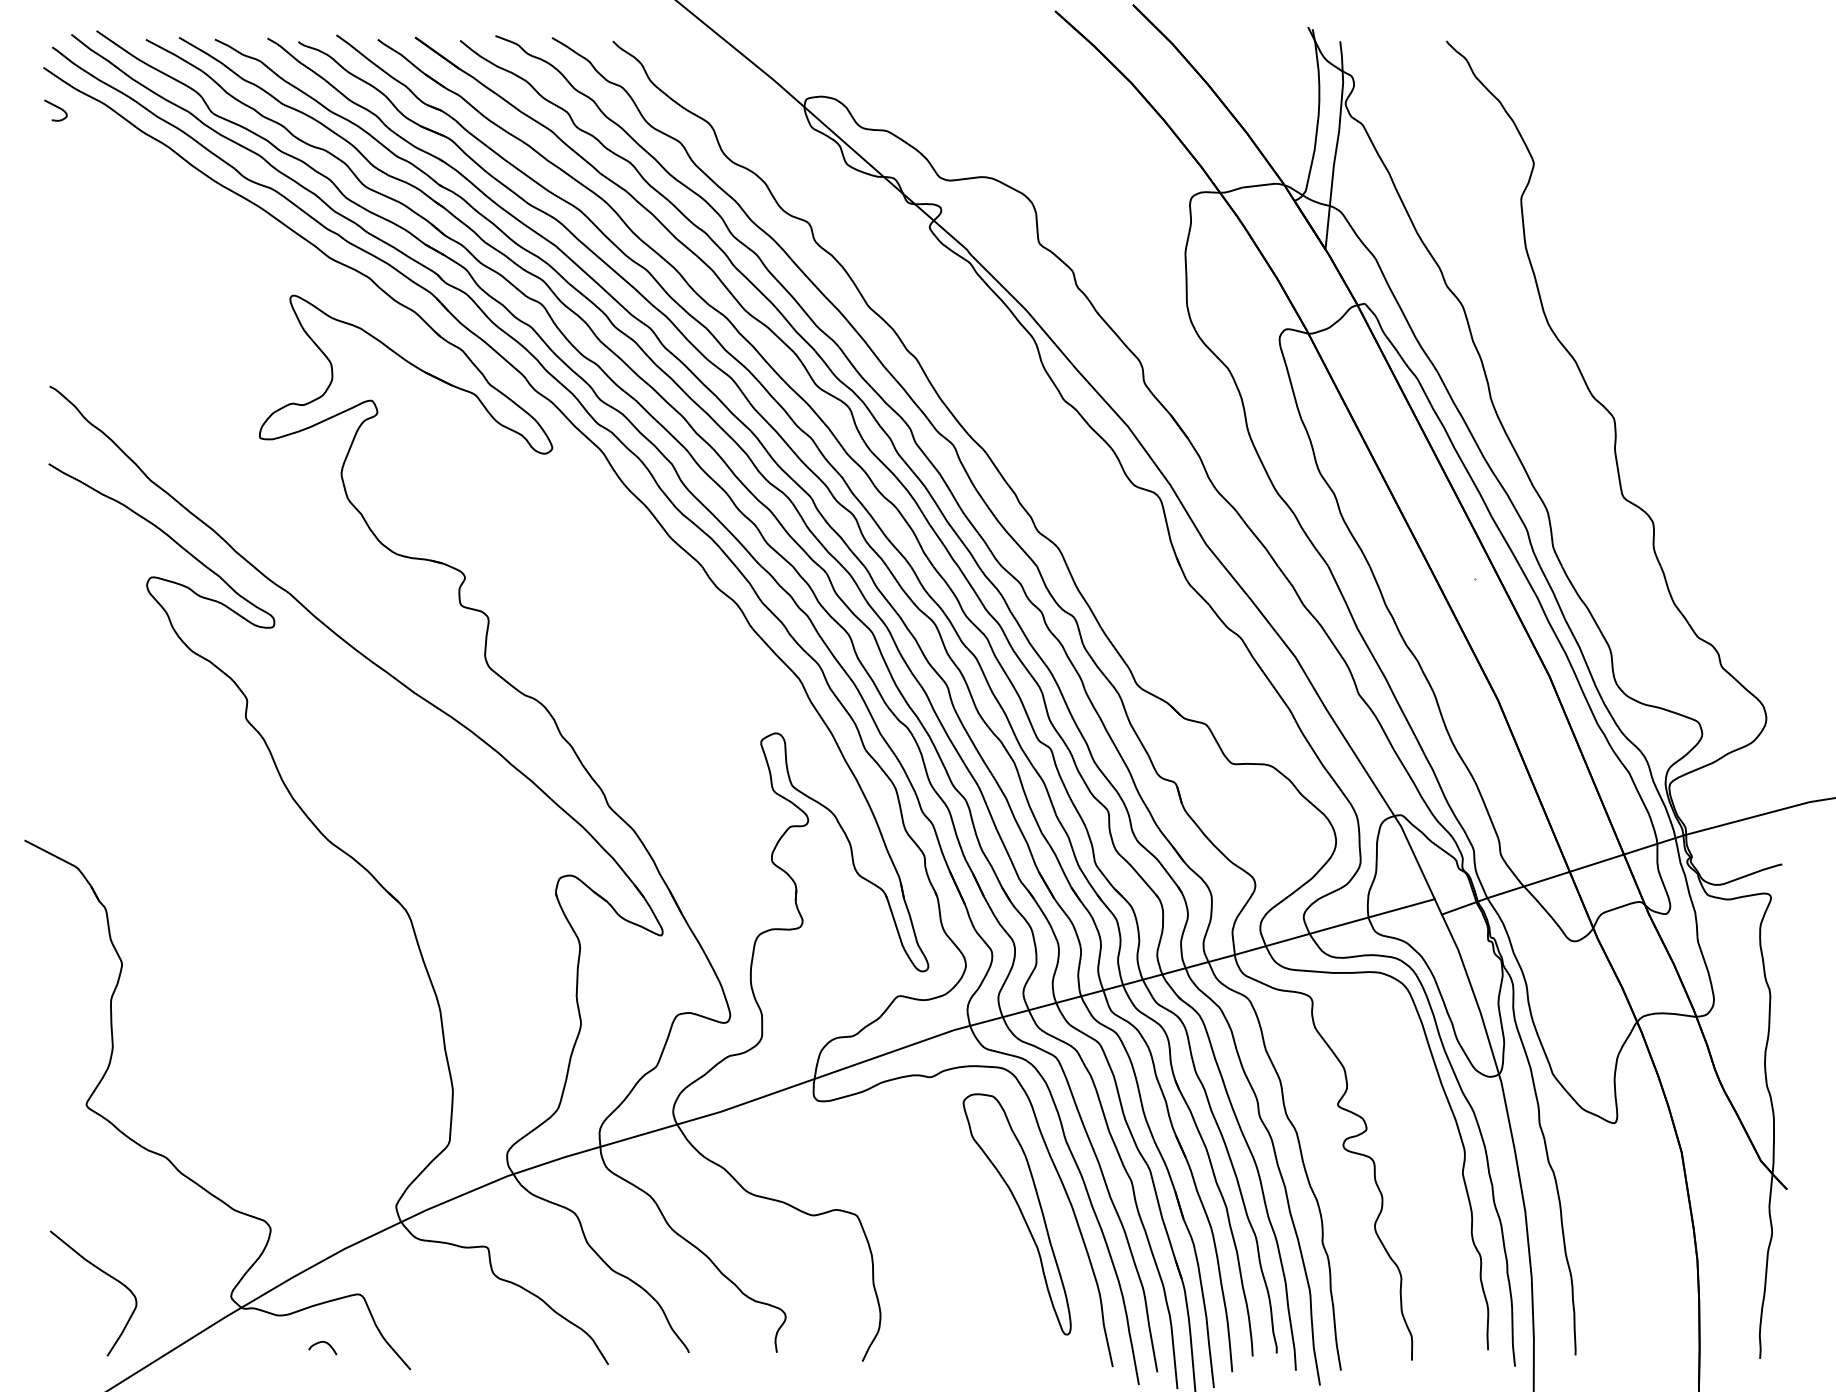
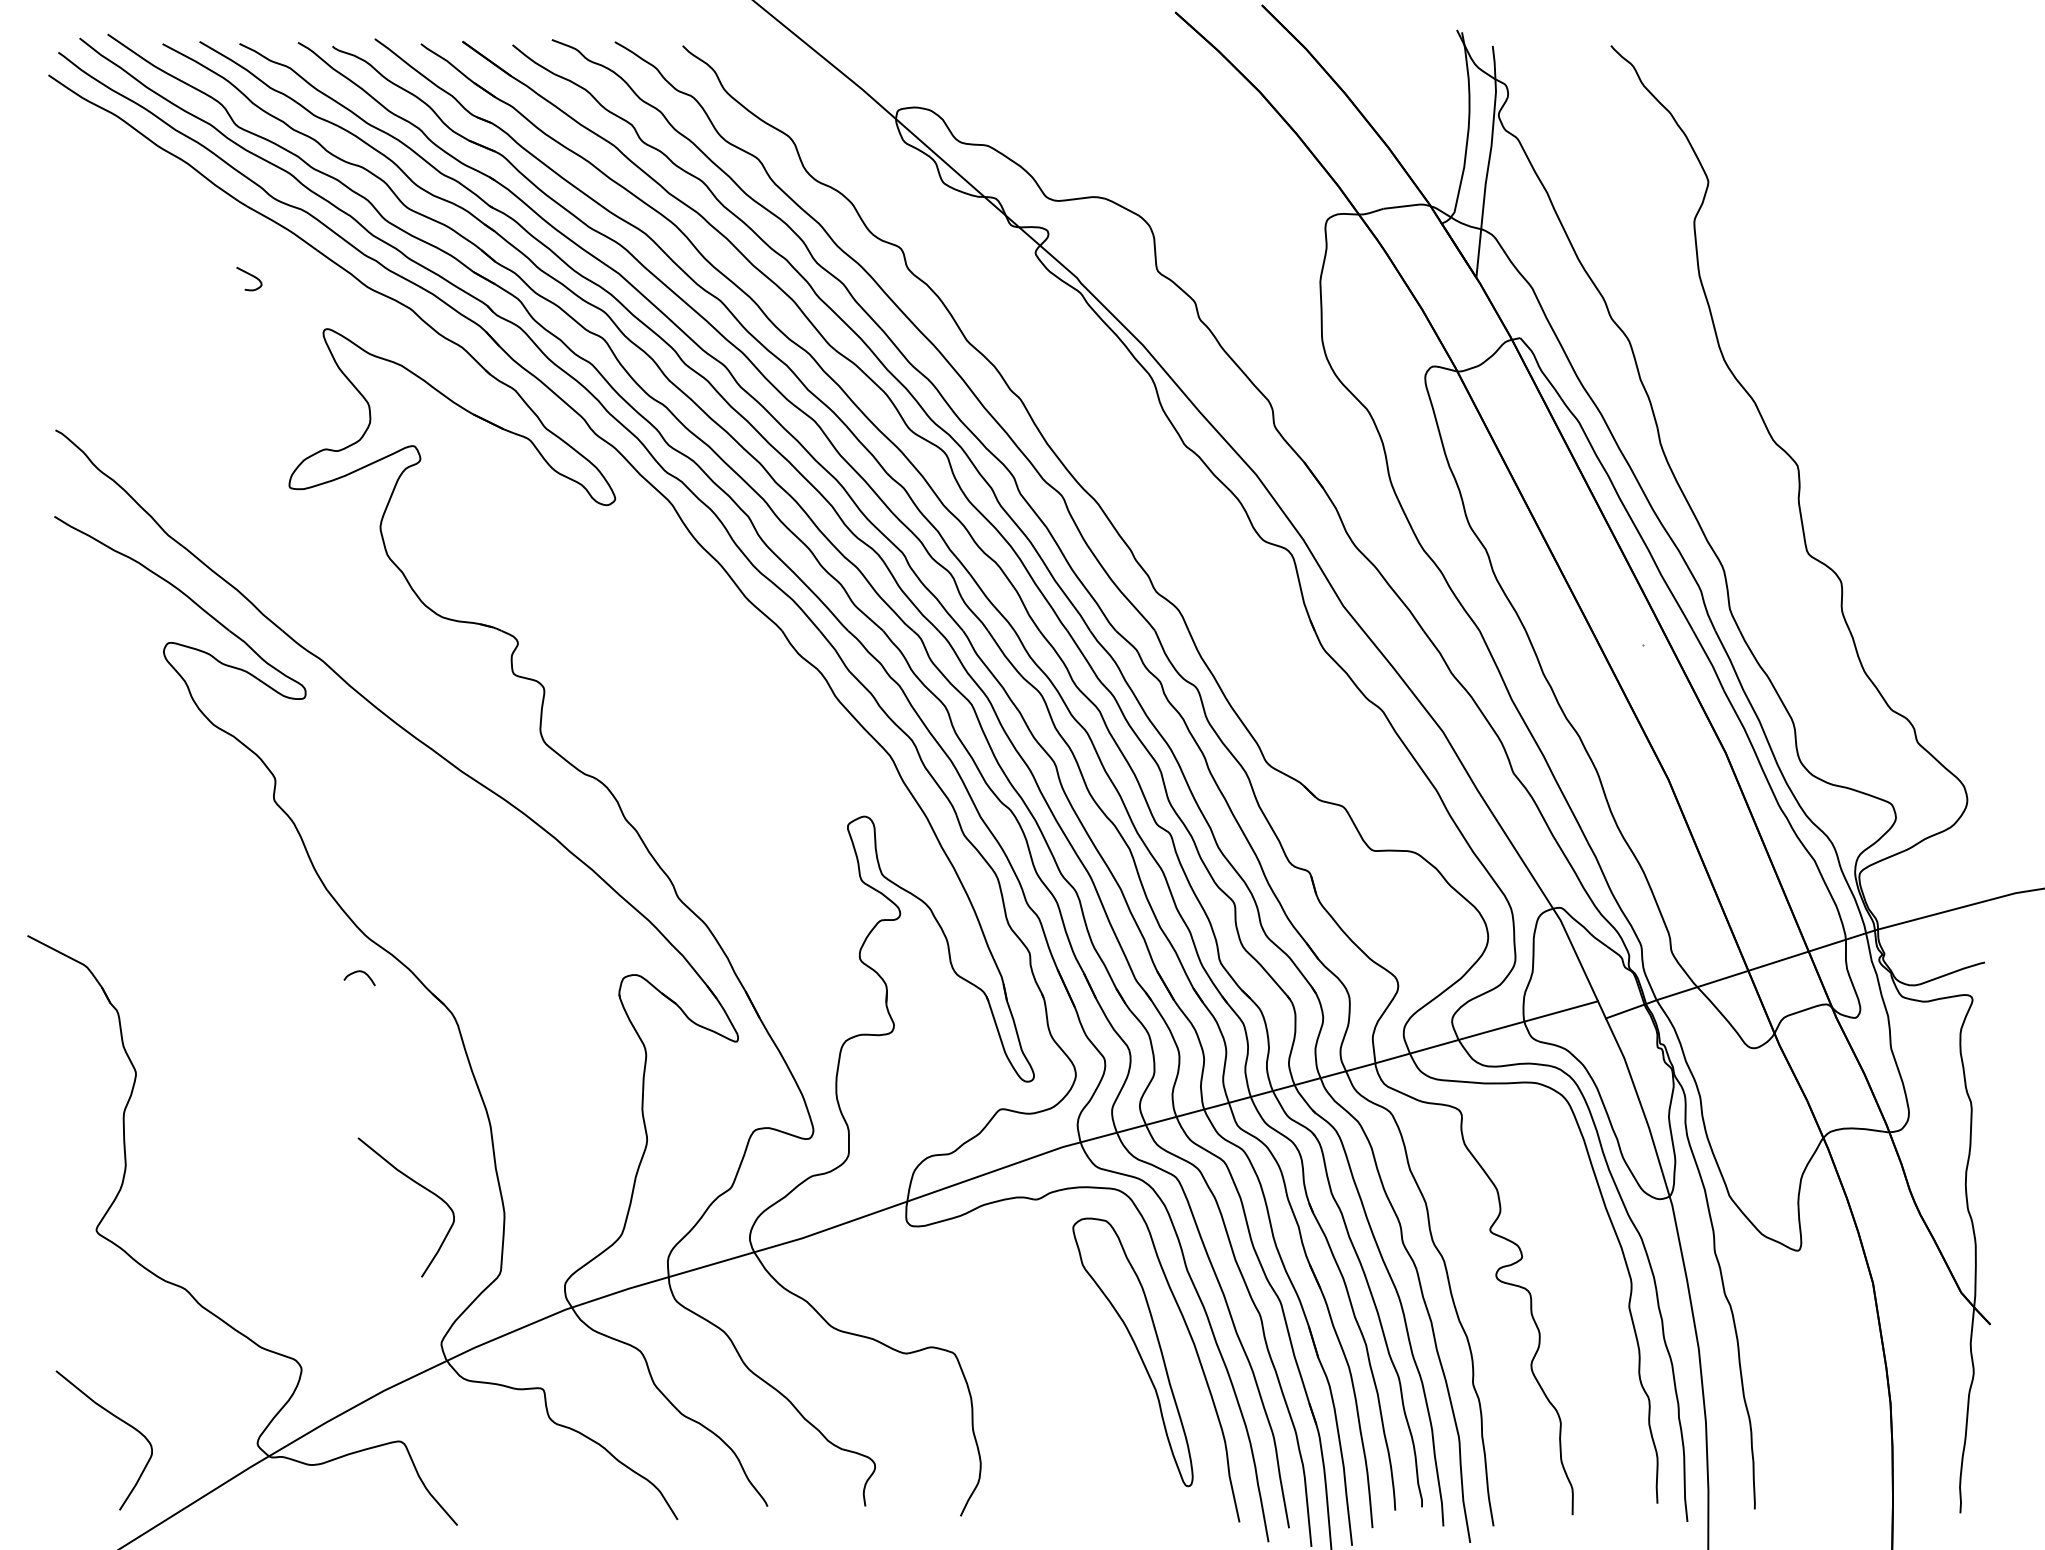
curve: (57, 108) -> (251, 276), moved
curve: (375, 1064) -> (418, 1185), added
curve: (322, 1342) -> (359, 972), moved

